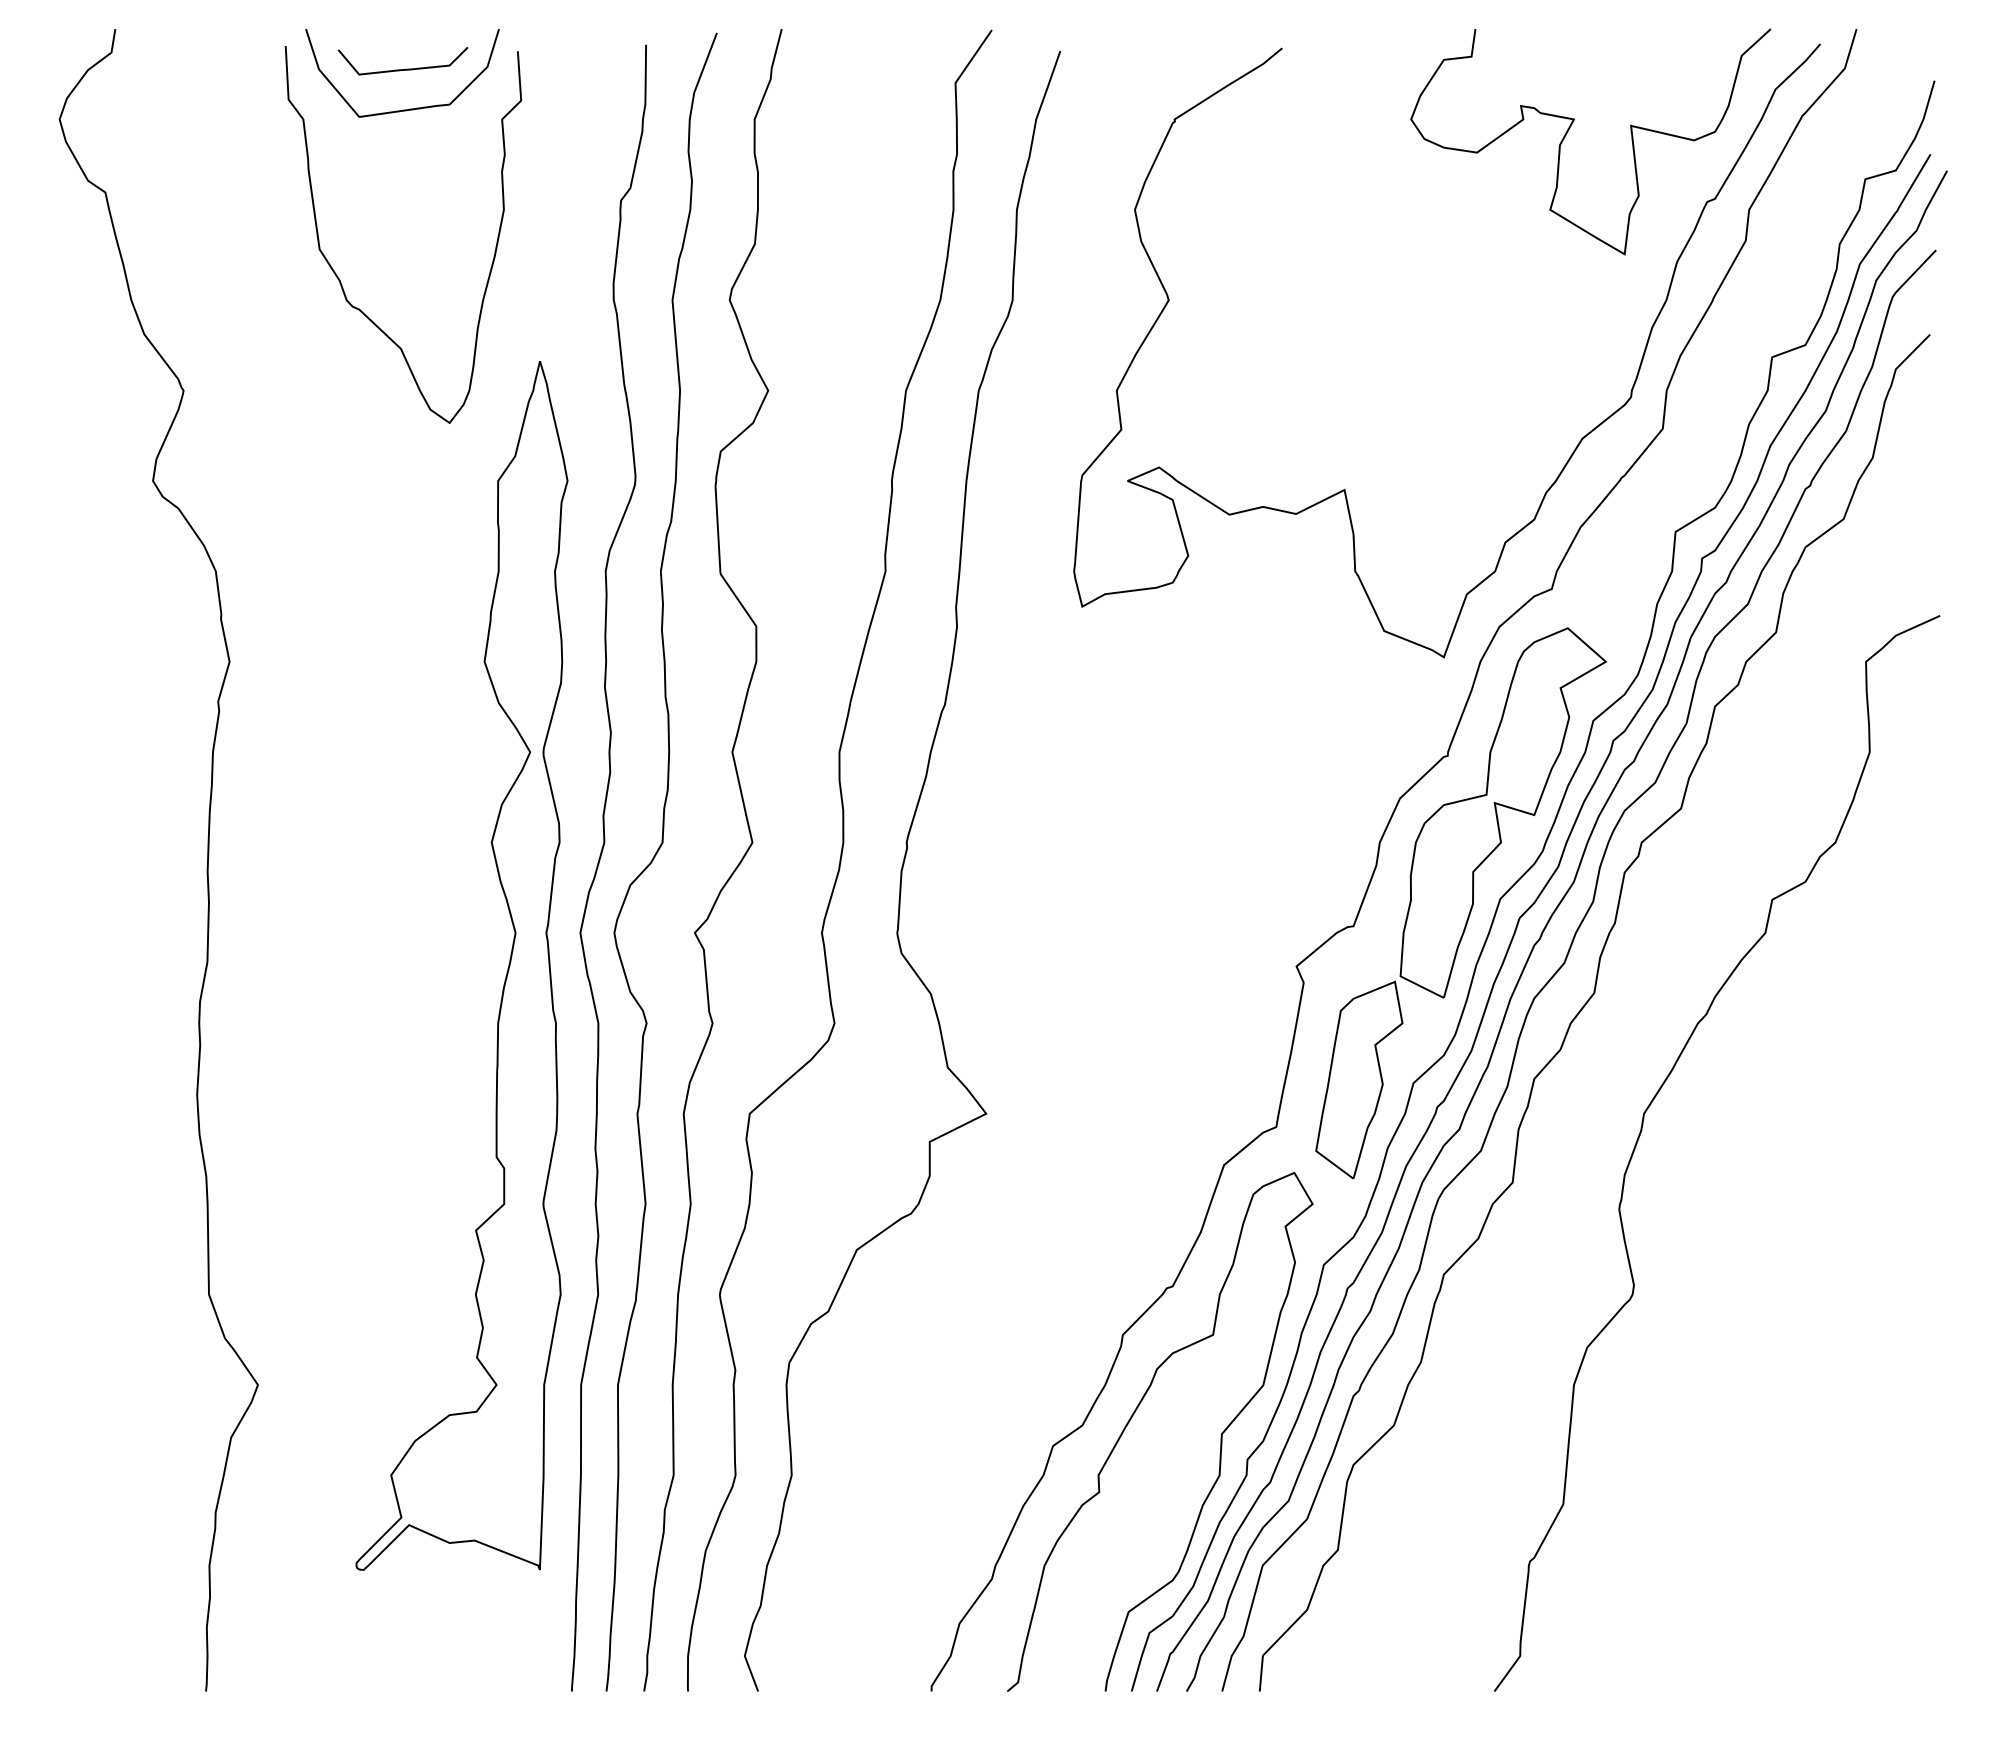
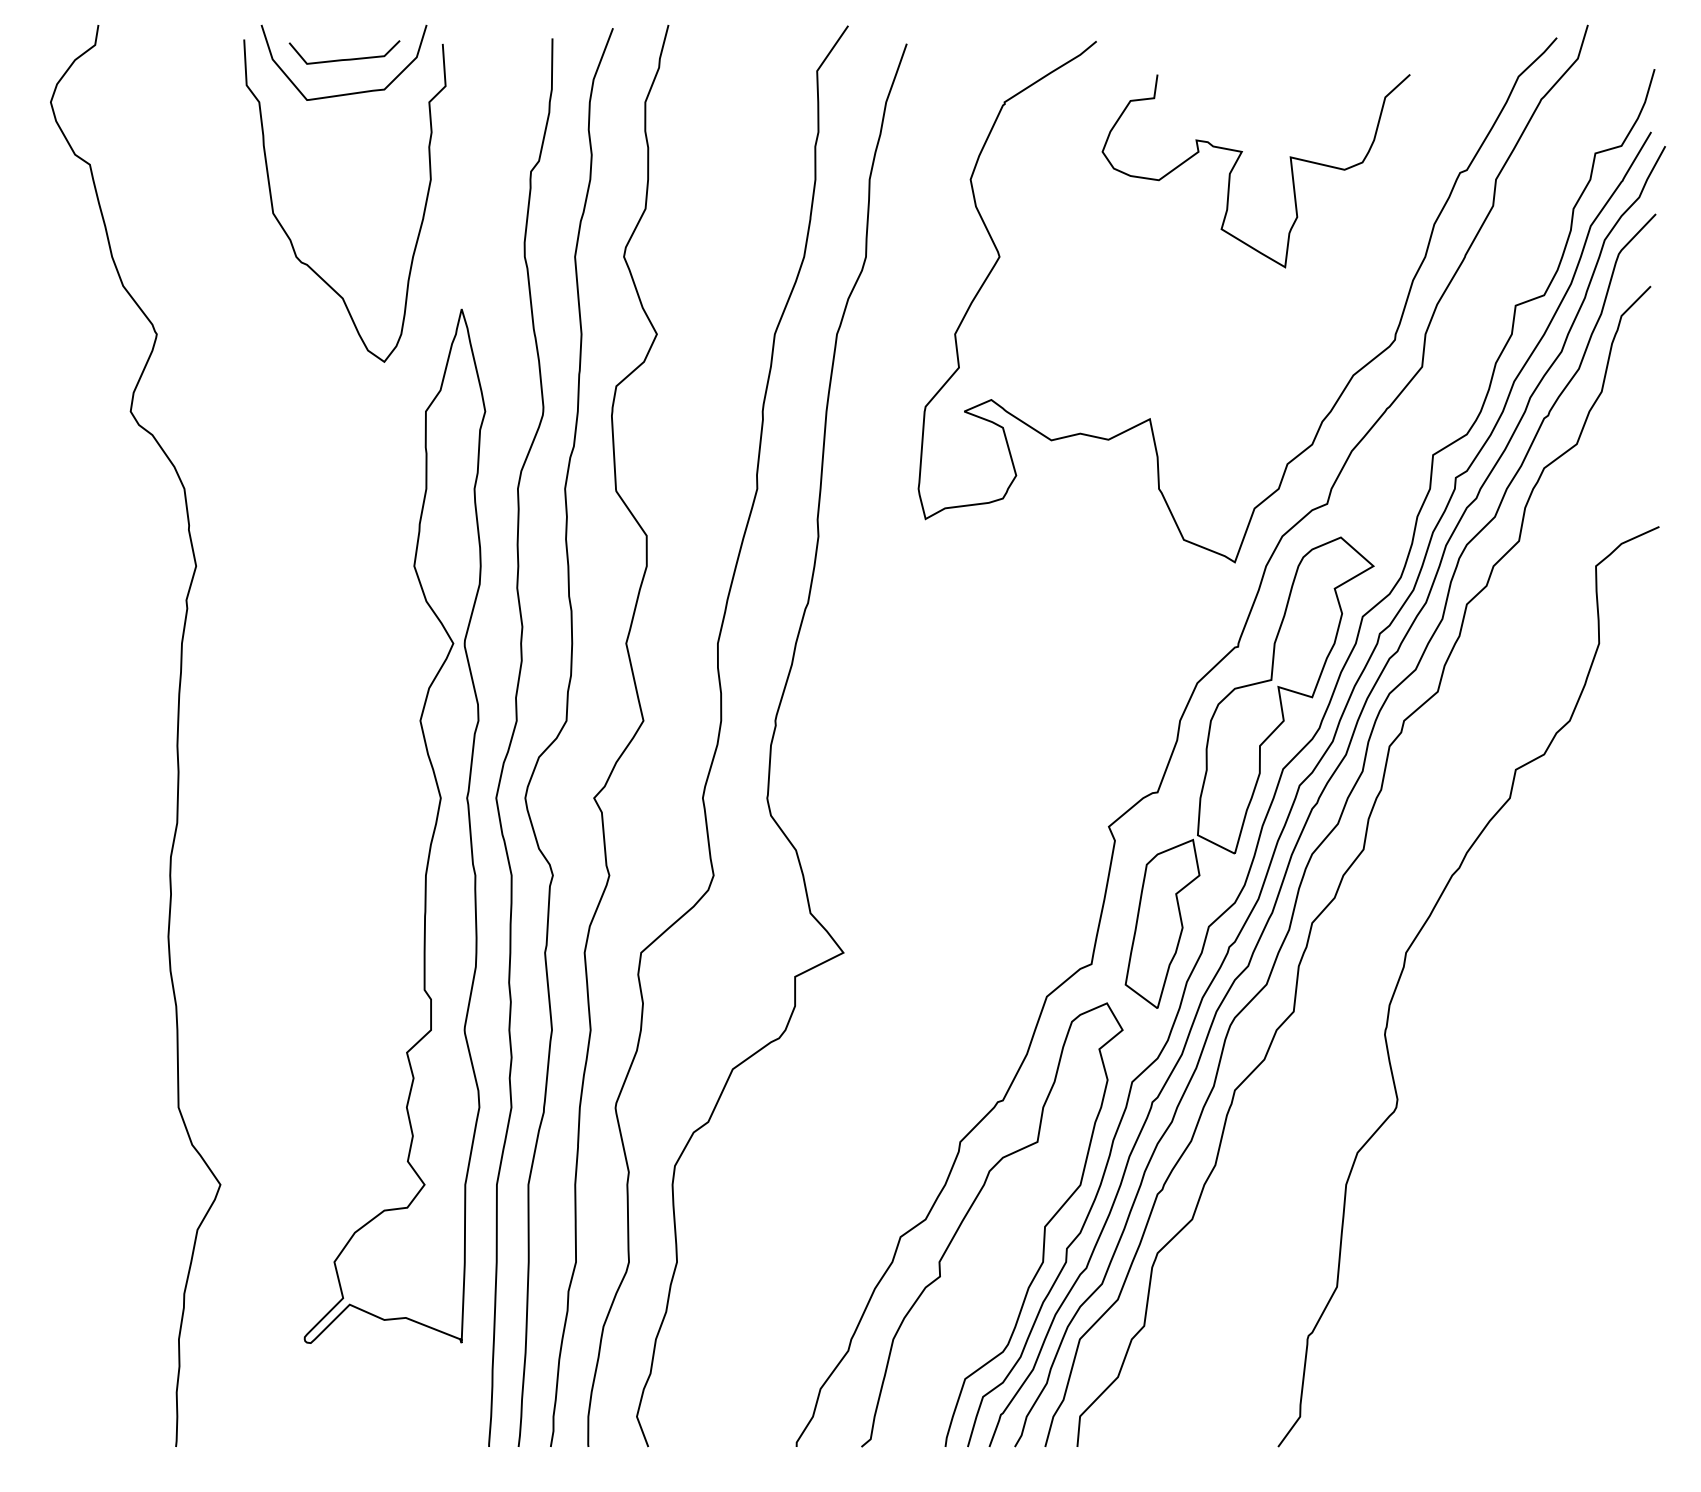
curve: (1570, 128) -> (1238, 159), moved

